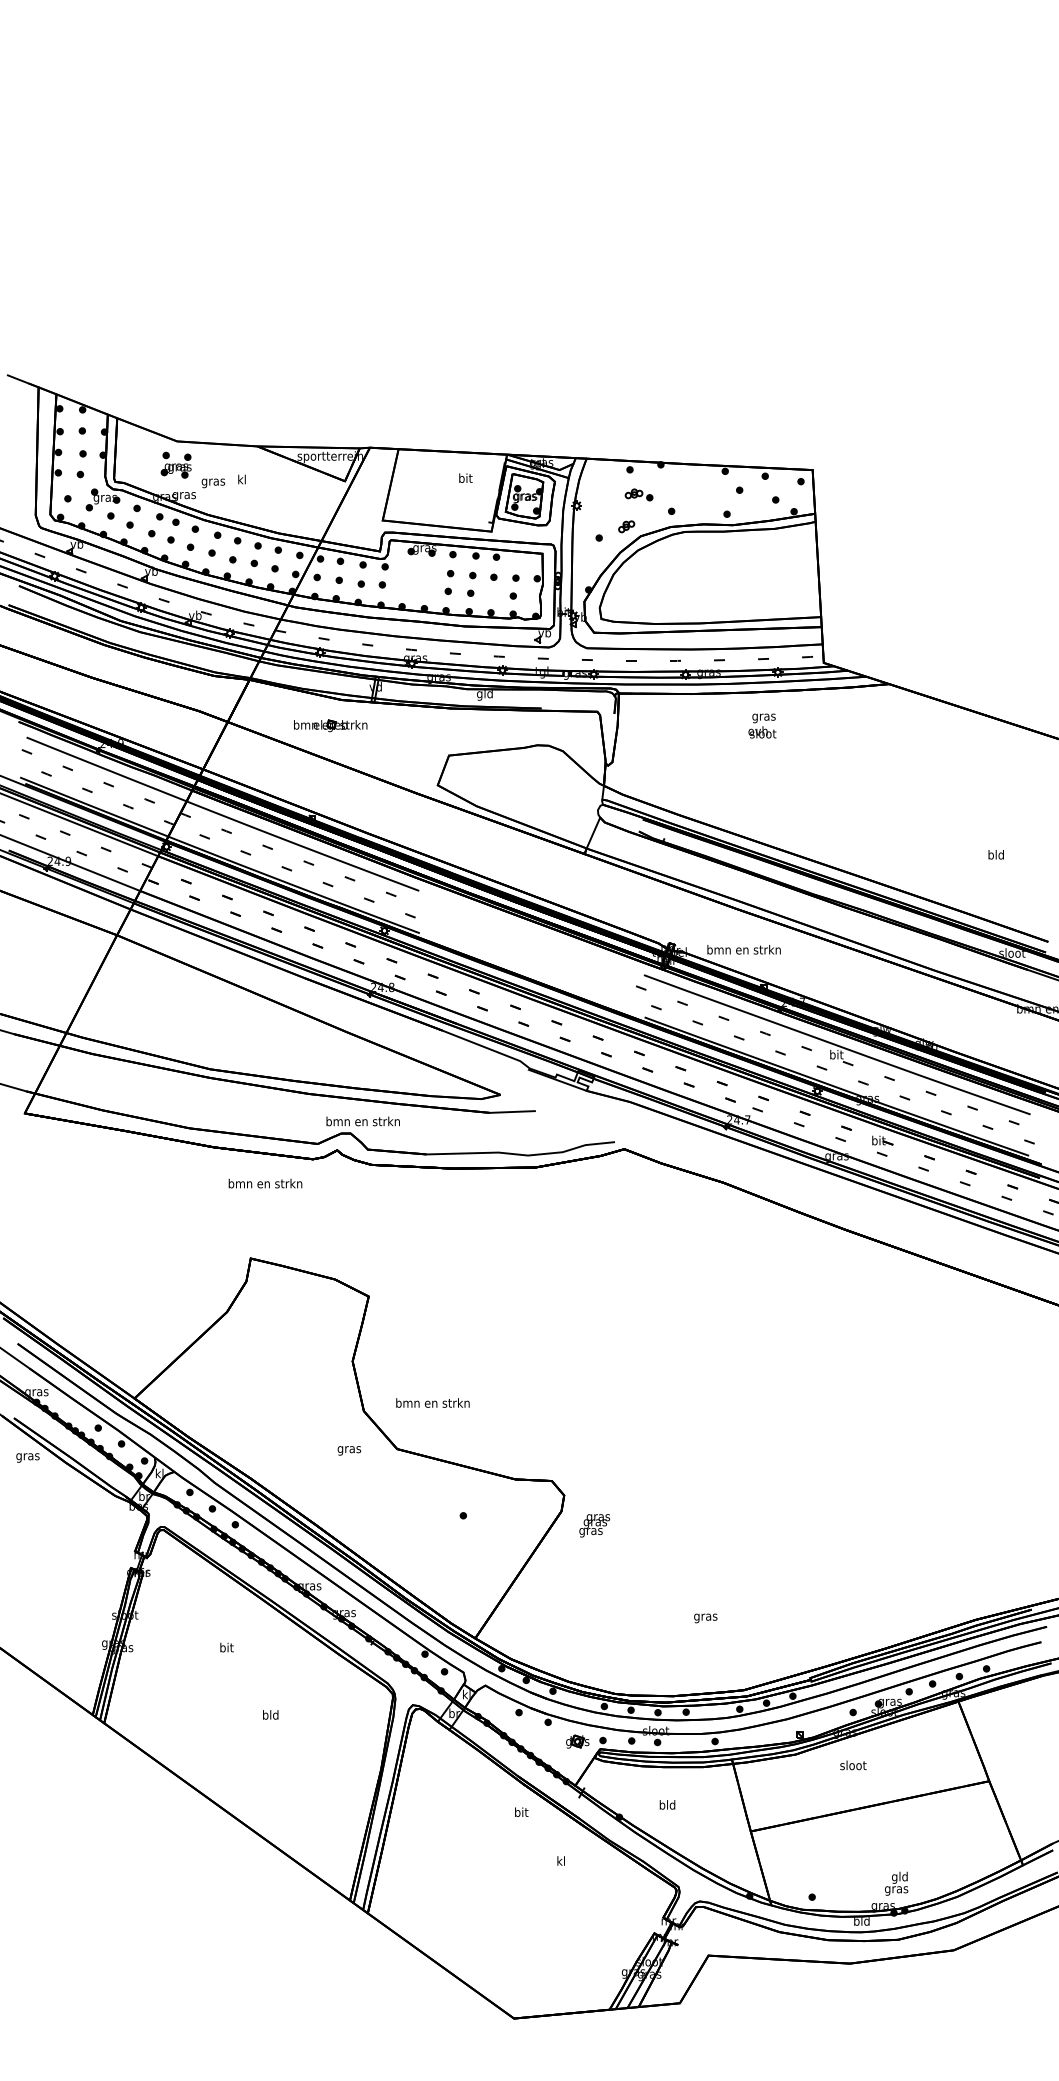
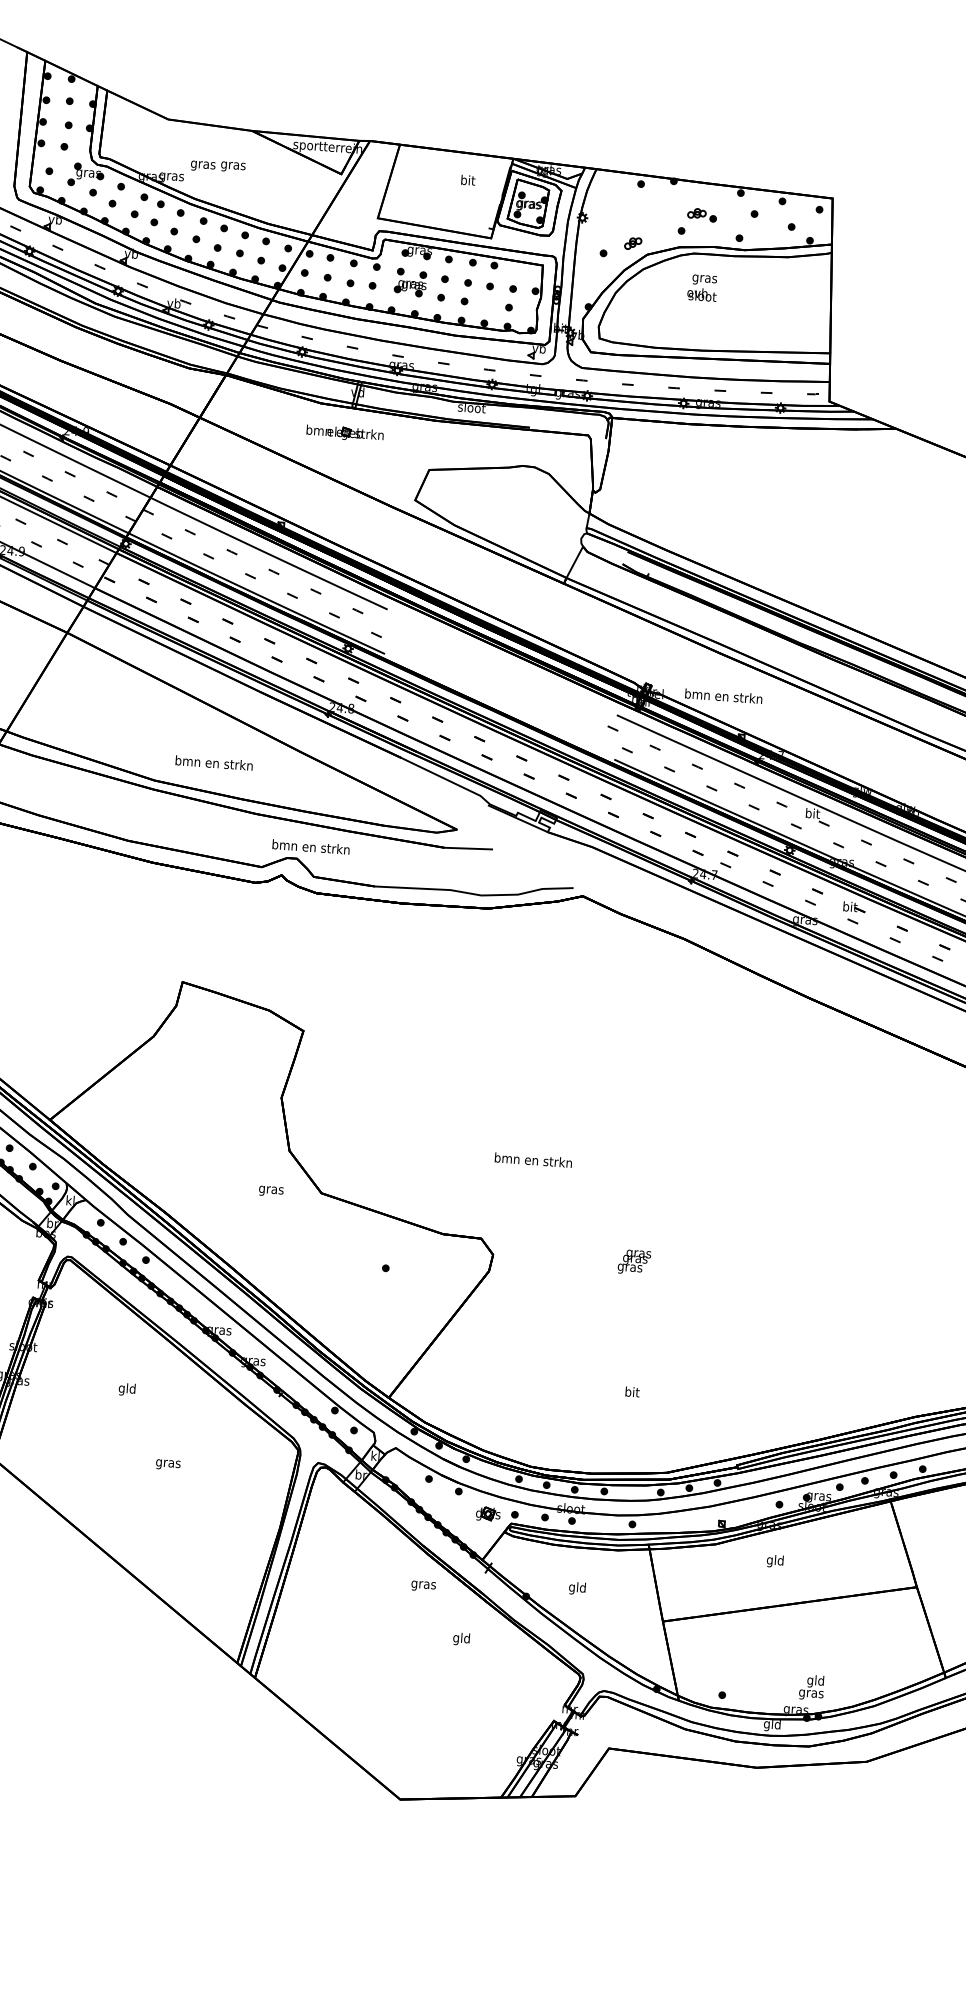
part: (175, 464) -> (409, 281), moved
text: (241, 480) -> (232, 165), kl -> gras
part: (638, 494) -> (701, 214), moved
text: (485, 695) -> (472, 409), gld -> sloot
part: (330, 725) -> (344, 433), moved
text: (762, 725) -> (702, 287), moved
text: (265, 1183) -> (214, 762), moved
text: (432, 1402) -> (533, 1159), moved
text: (594, 1525) -> (634, 1262), moved
text: (705, 1617) -> (631, 1393), gras -> bit
text: (226, 1648) -> (127, 1389), bit -> gld
text: (270, 1716) -> (168, 1463), bld -> gras
text: (853, 1766) -> (775, 1561), sloot -> gld
text: (662, 1806) -> (572, 1588), bld -> gld
text: (521, 1813) -> (423, 1585), bit -> gras
text: (560, 1862) -> (460, 1639), kl -> gld
text: (856, 1922) -> (766, 1725), bld -> gld

